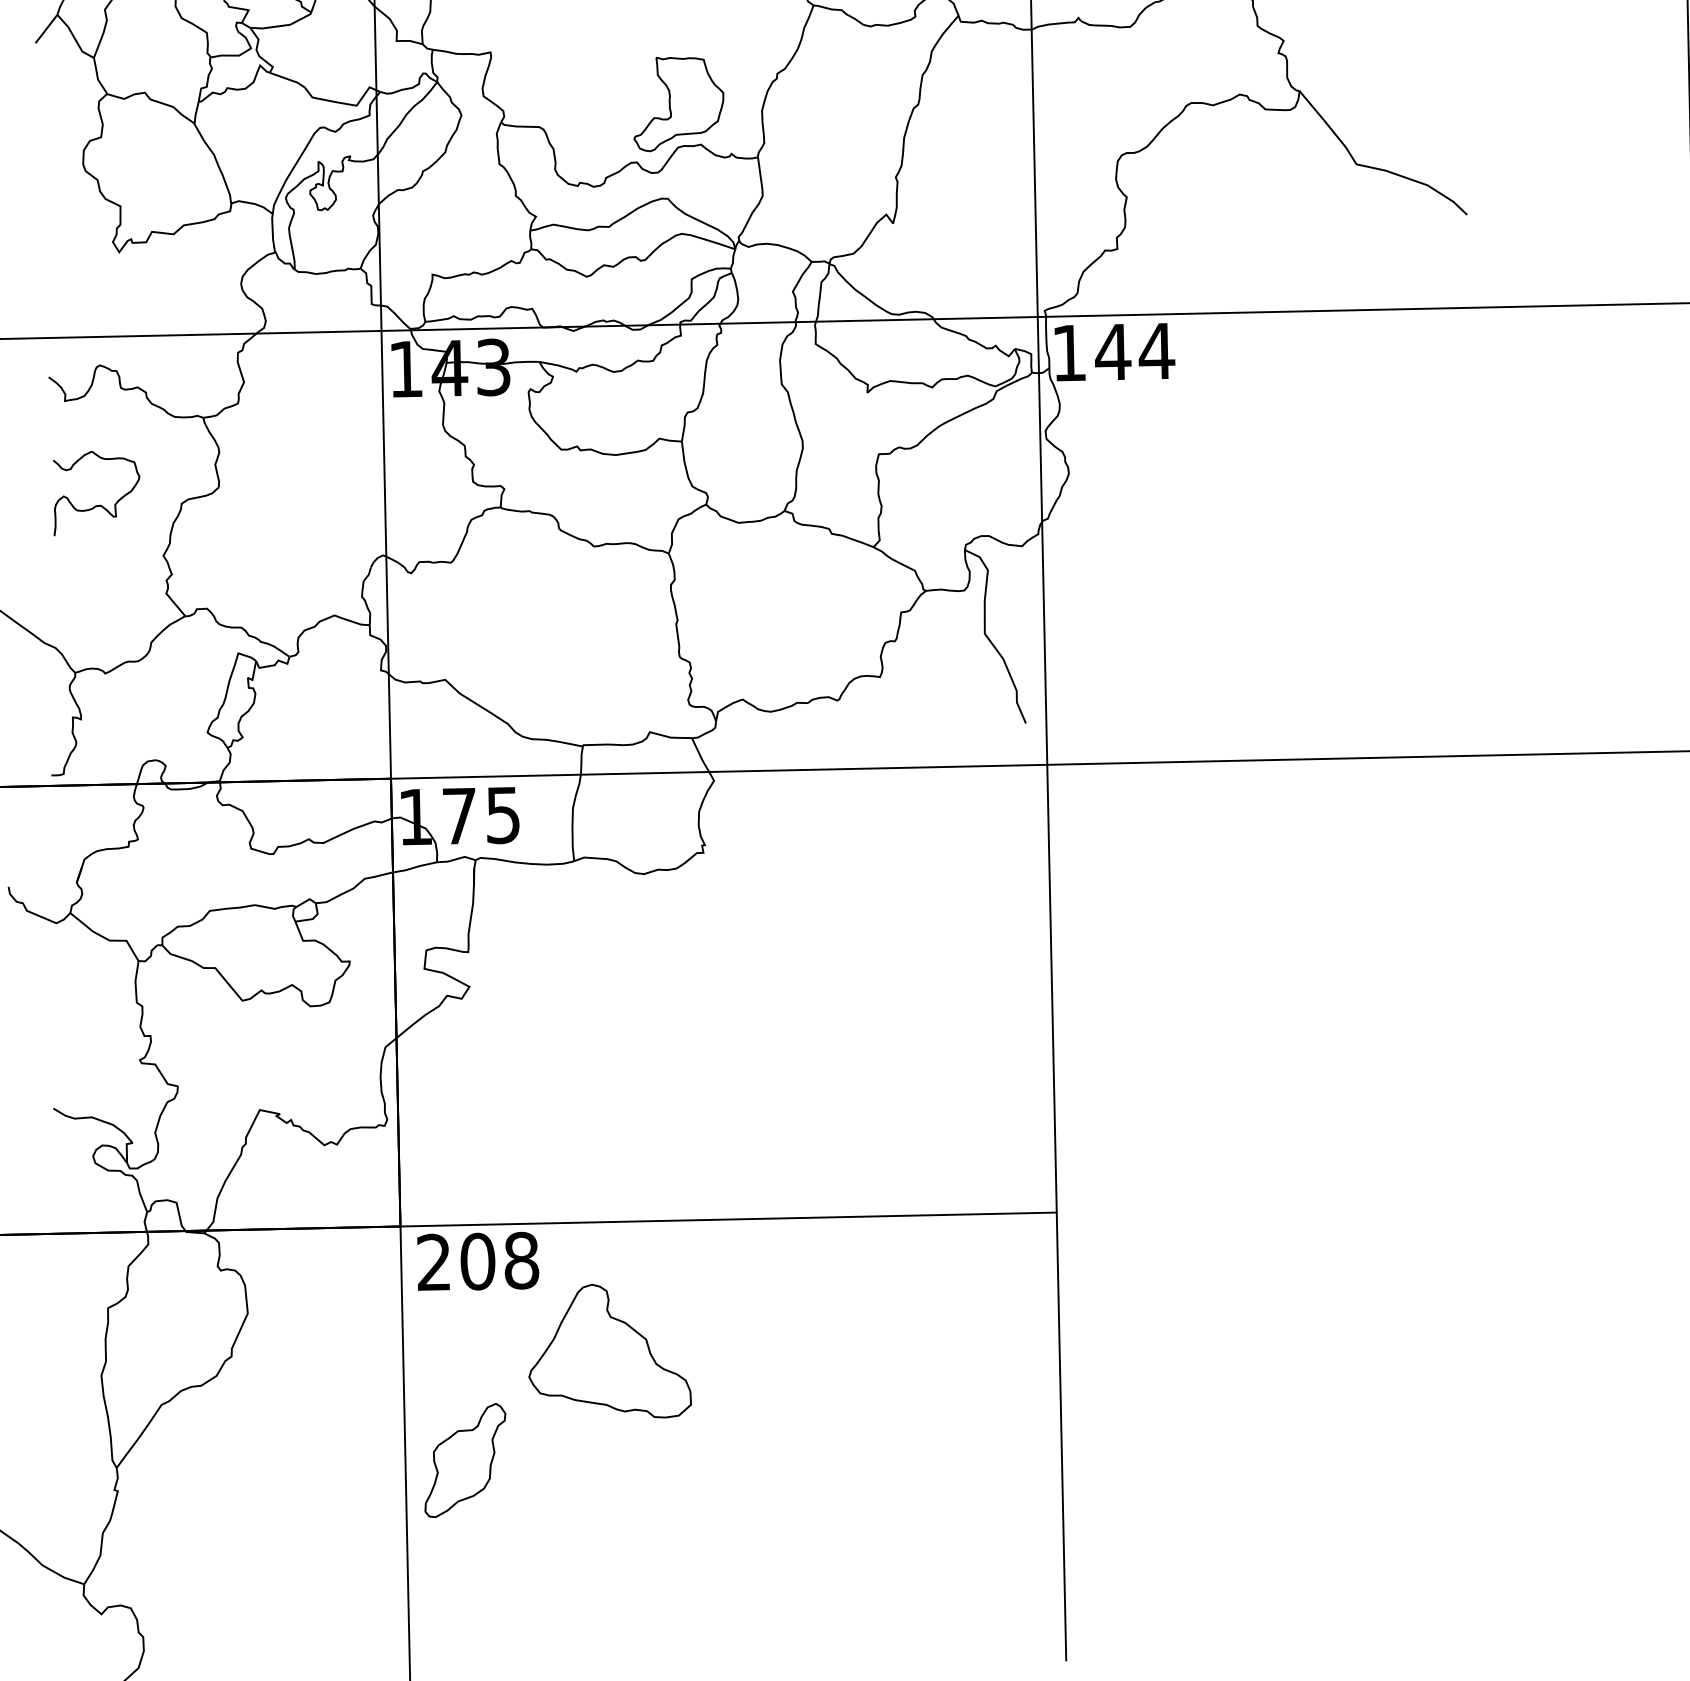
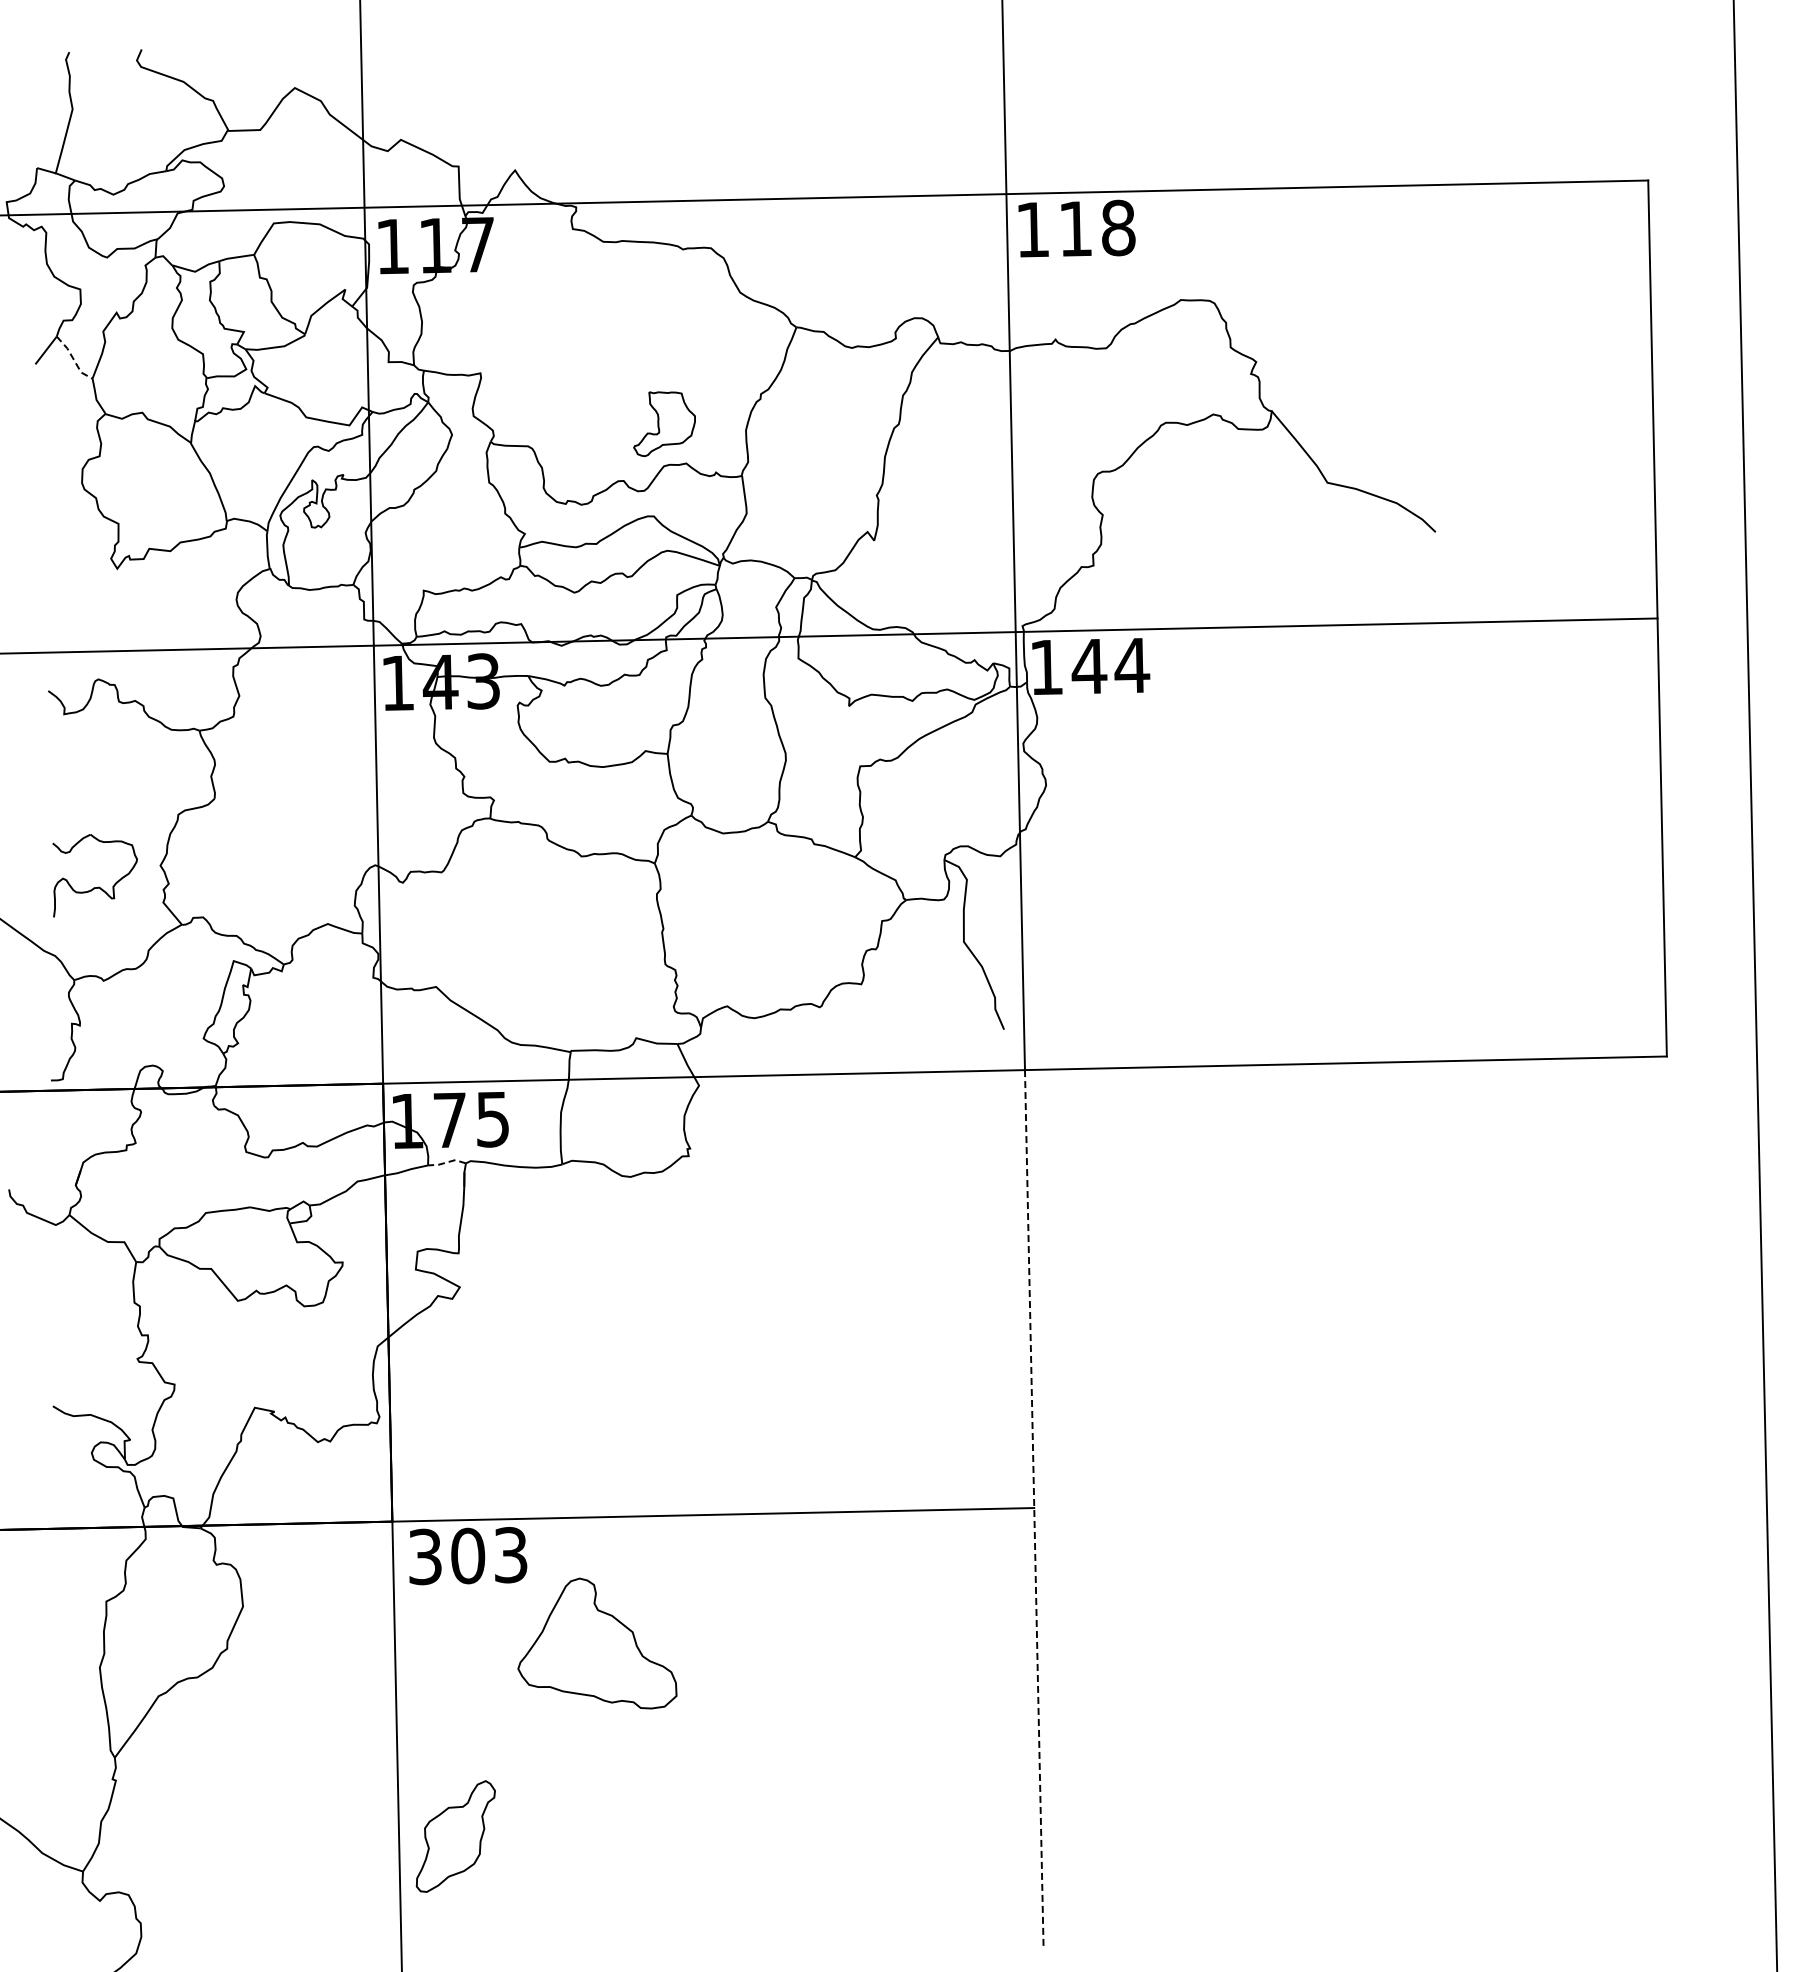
line: (74, 38) -> (73, 359), solid -> dashed
part: (678, 103) -> (664, 423), size x0.7
part: (100, 504) -> (98, 886), moved
line: (455, 859) -> (446, 1162), solid -> dashed
line: (1056, 1213) -> (1034, 1508), solid -> dashed
text: (478, 1261) -> (468, 1555), 208 -> 303
part: (465, 1460) -> (455, 1836), moved

